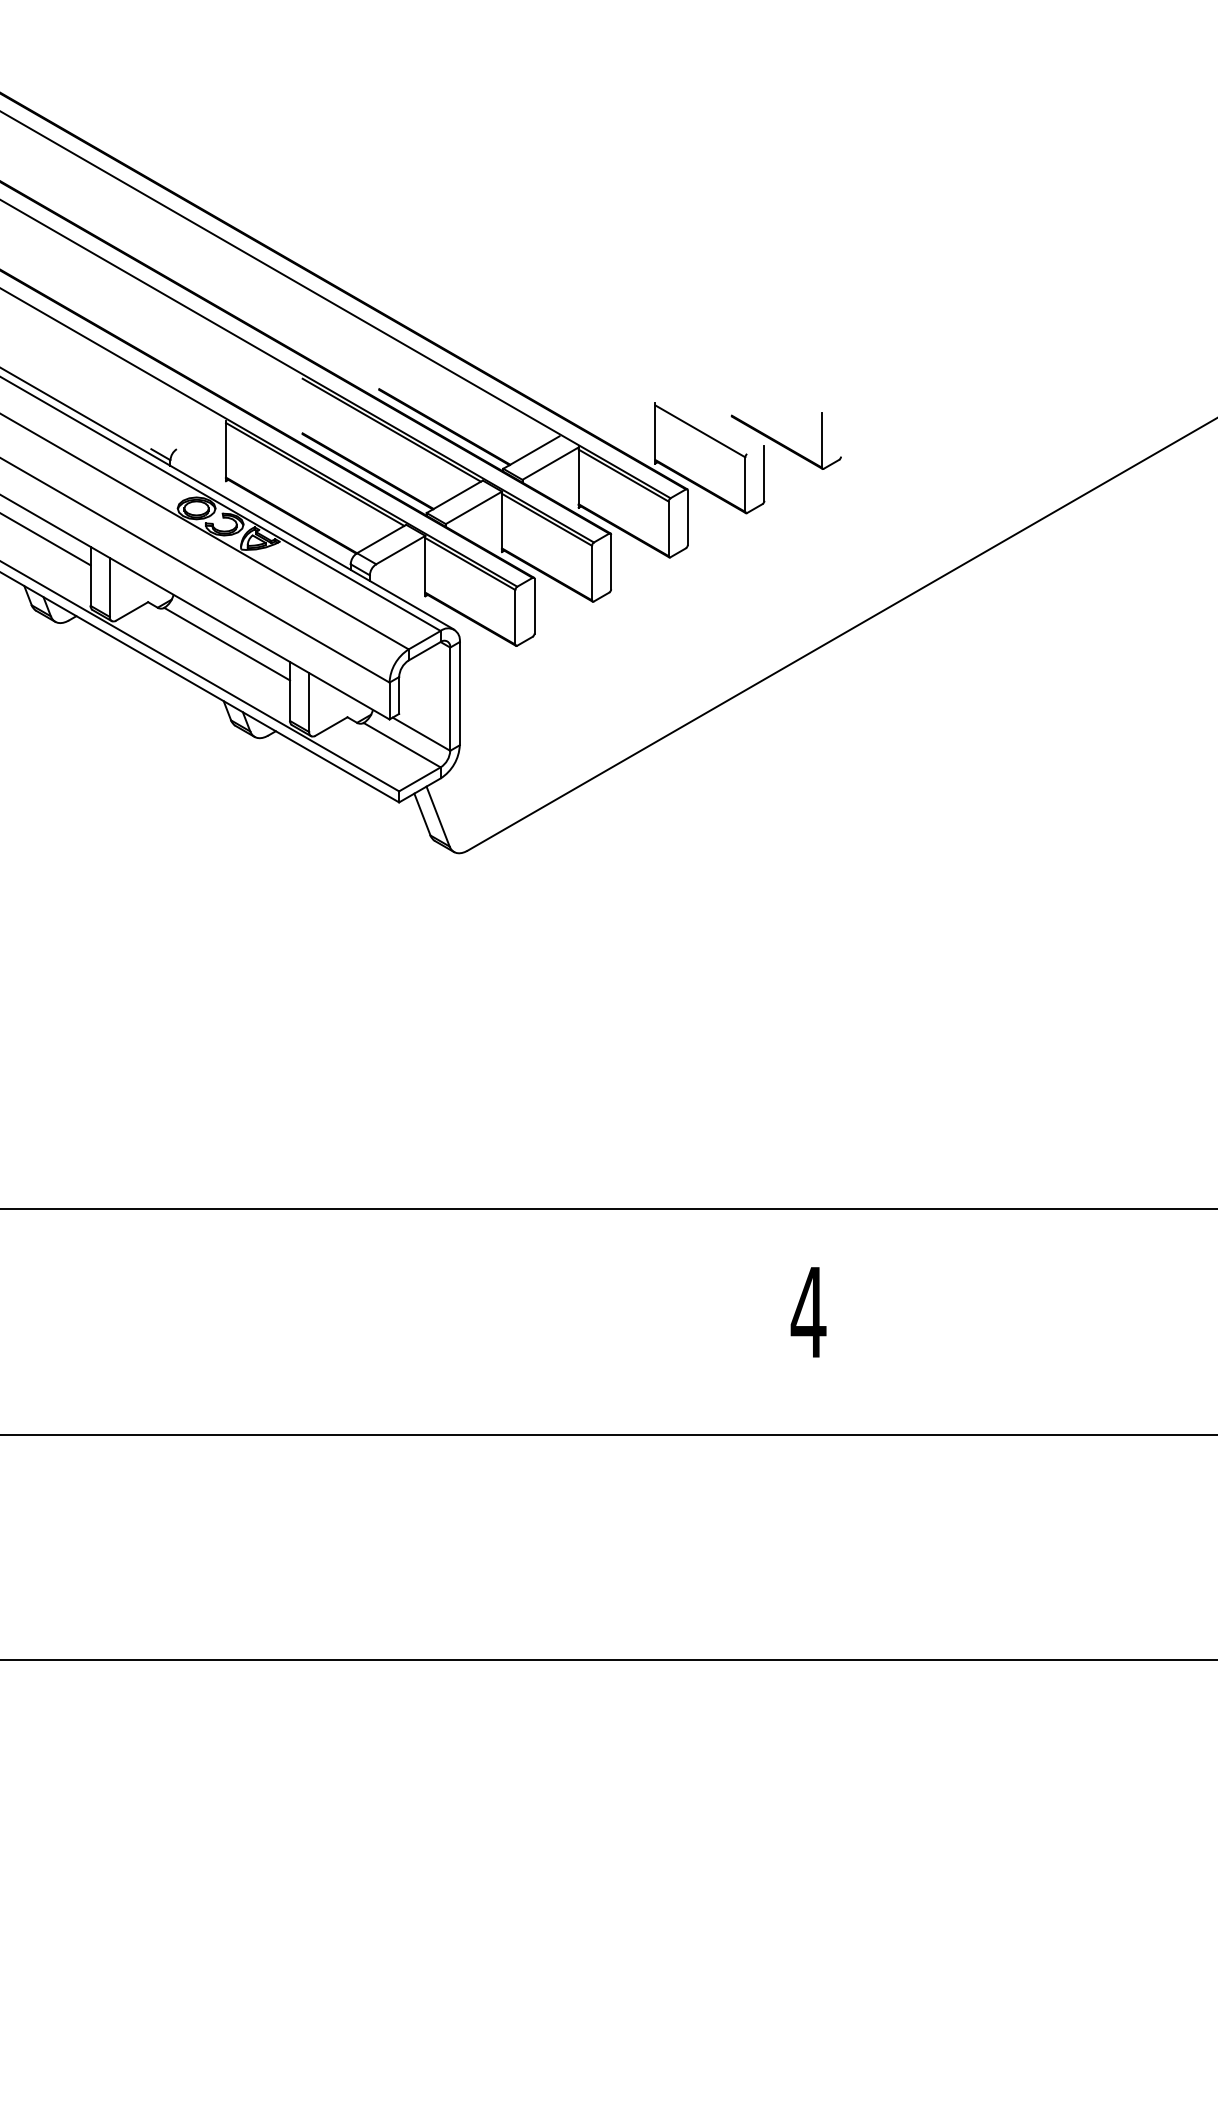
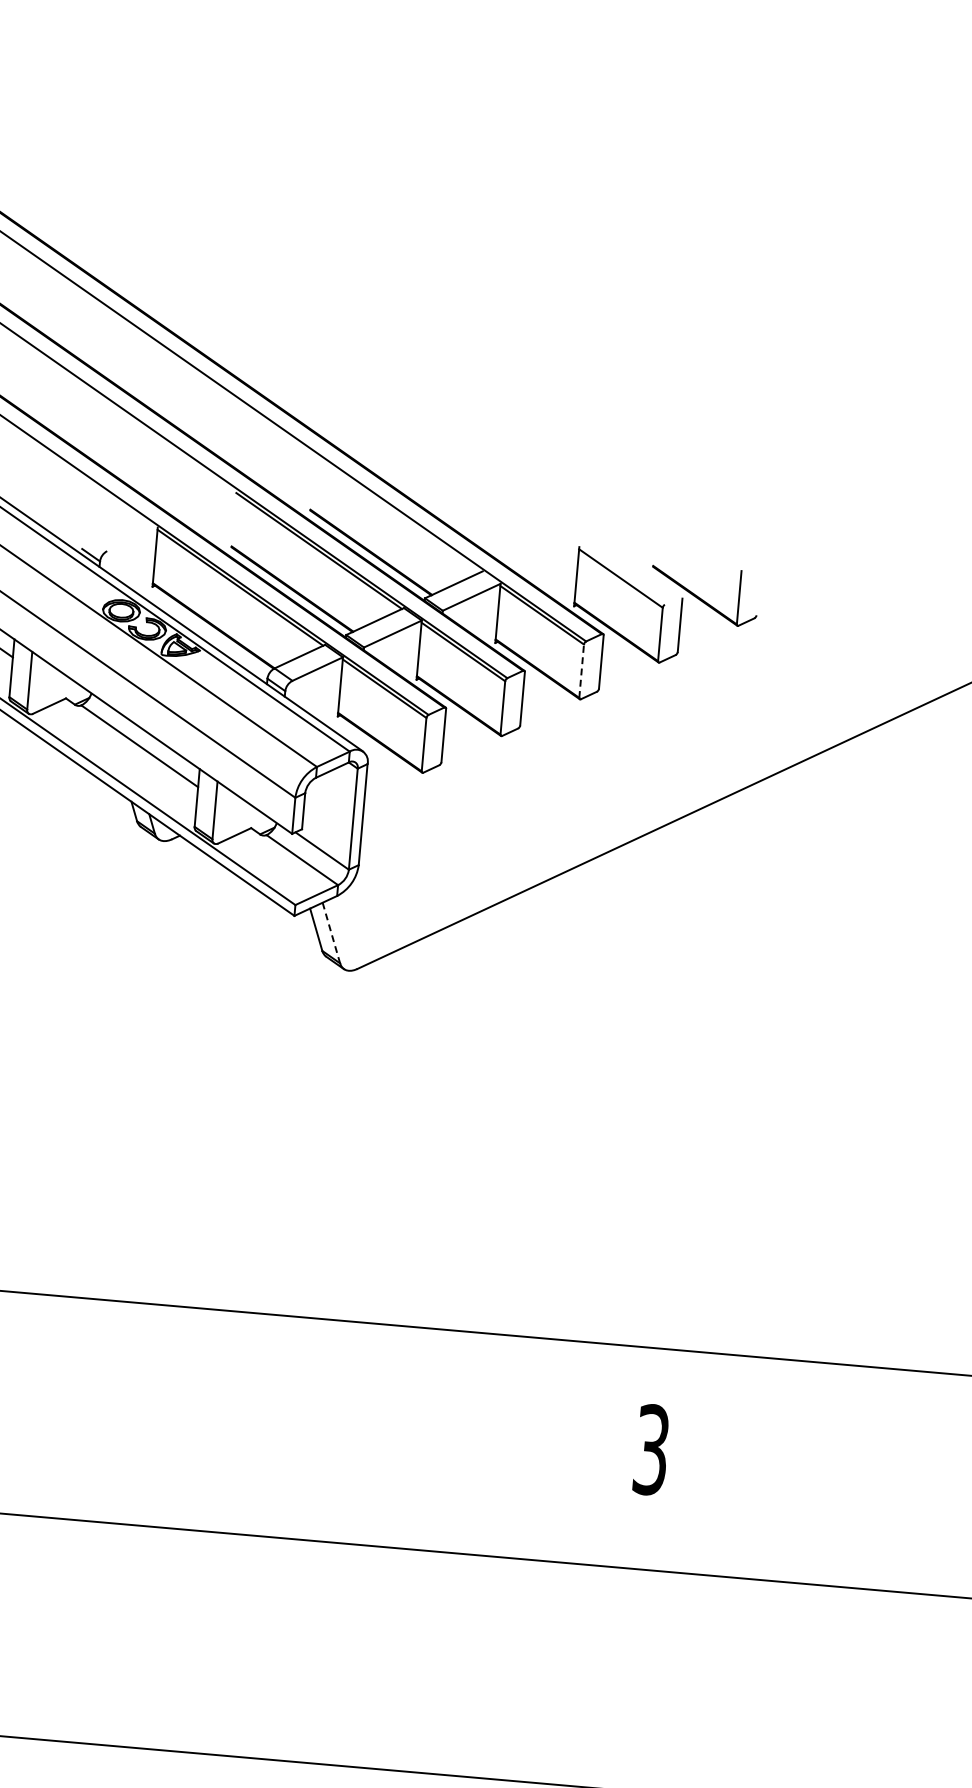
line: (668, 528) -> (581, 670), solid -> dashed
line: (438, 817) -> (331, 933), solid -> dashed
text: (808, 1312) -> (651, 1450), 4 -> 3

